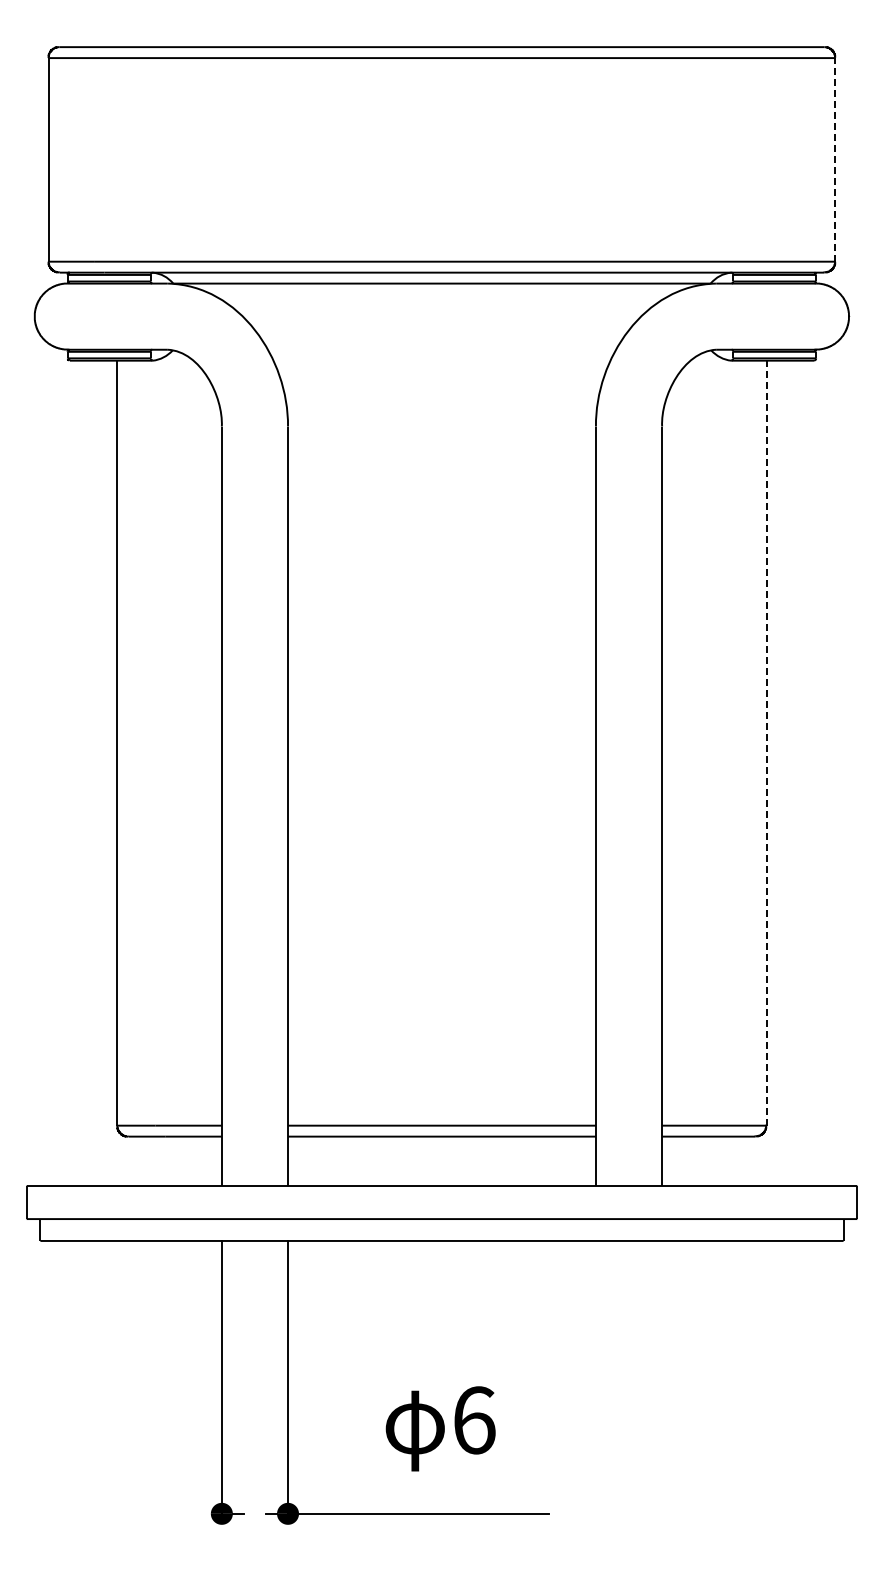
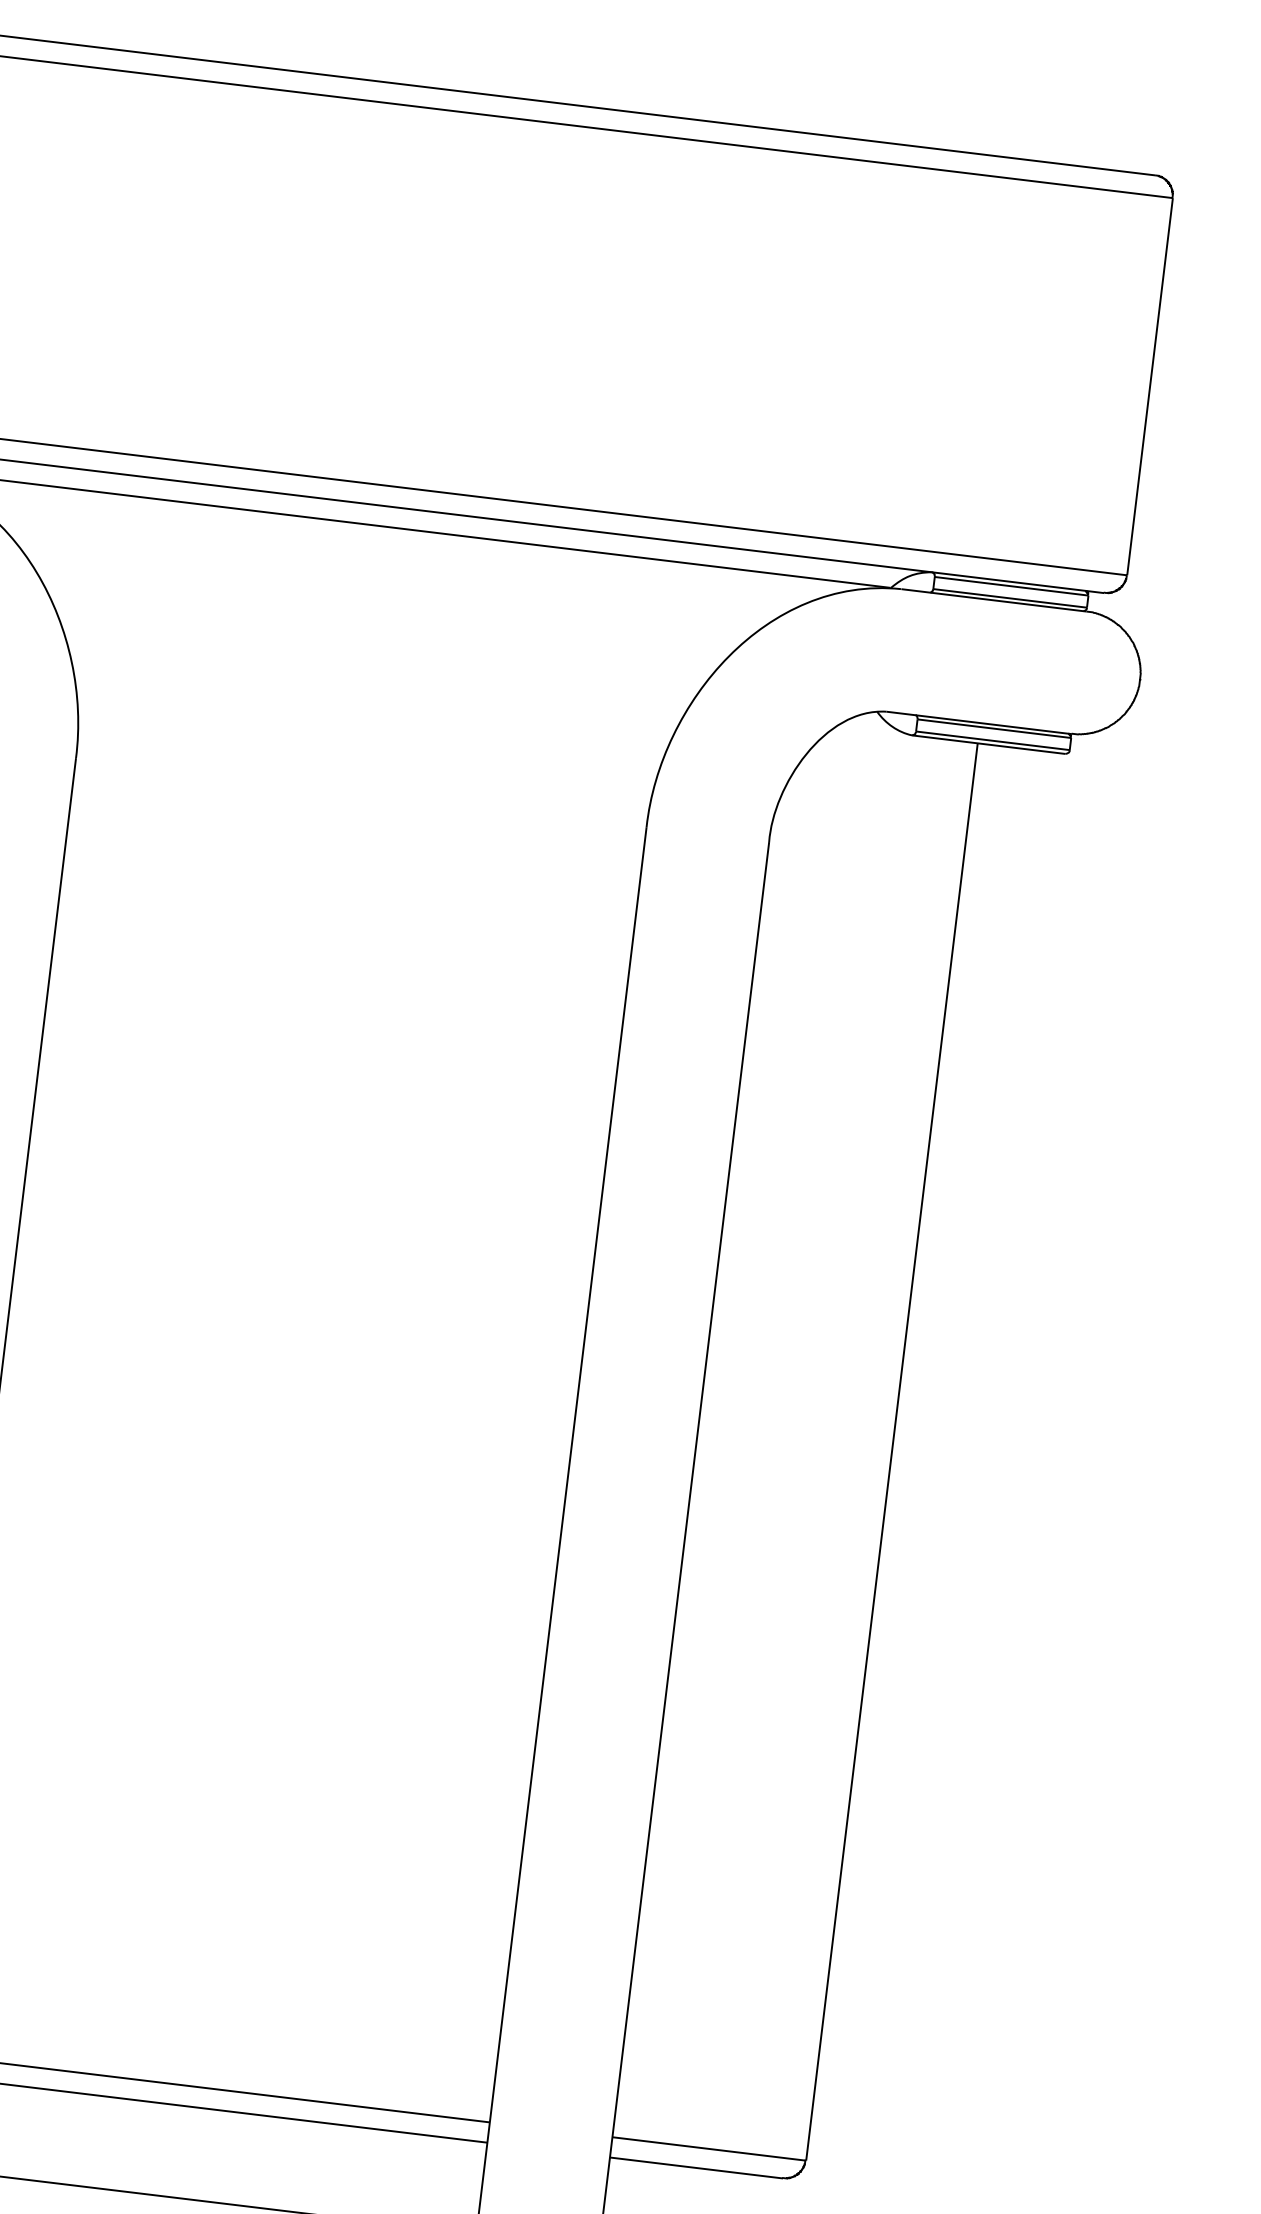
line: (835, 159) -> (1150, 385), dashed -> solid
line: (766, 742) -> (891, 1450), dashed -> solid

